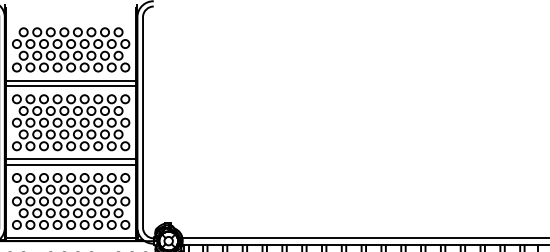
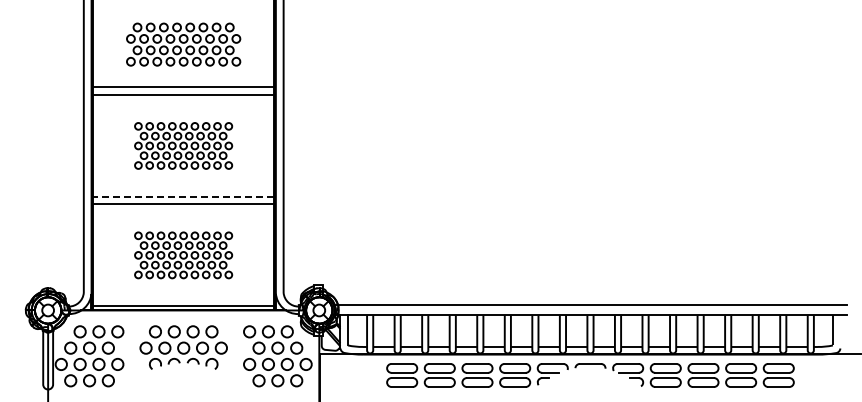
part: (70, 49) -> (183, 44), size x0.7
part: (70, 122) -> (183, 145), size x0.6
line: (70, 159) -> (183, 196), solid -> dashed
part: (70, 201) -> (183, 255), size x0.6

